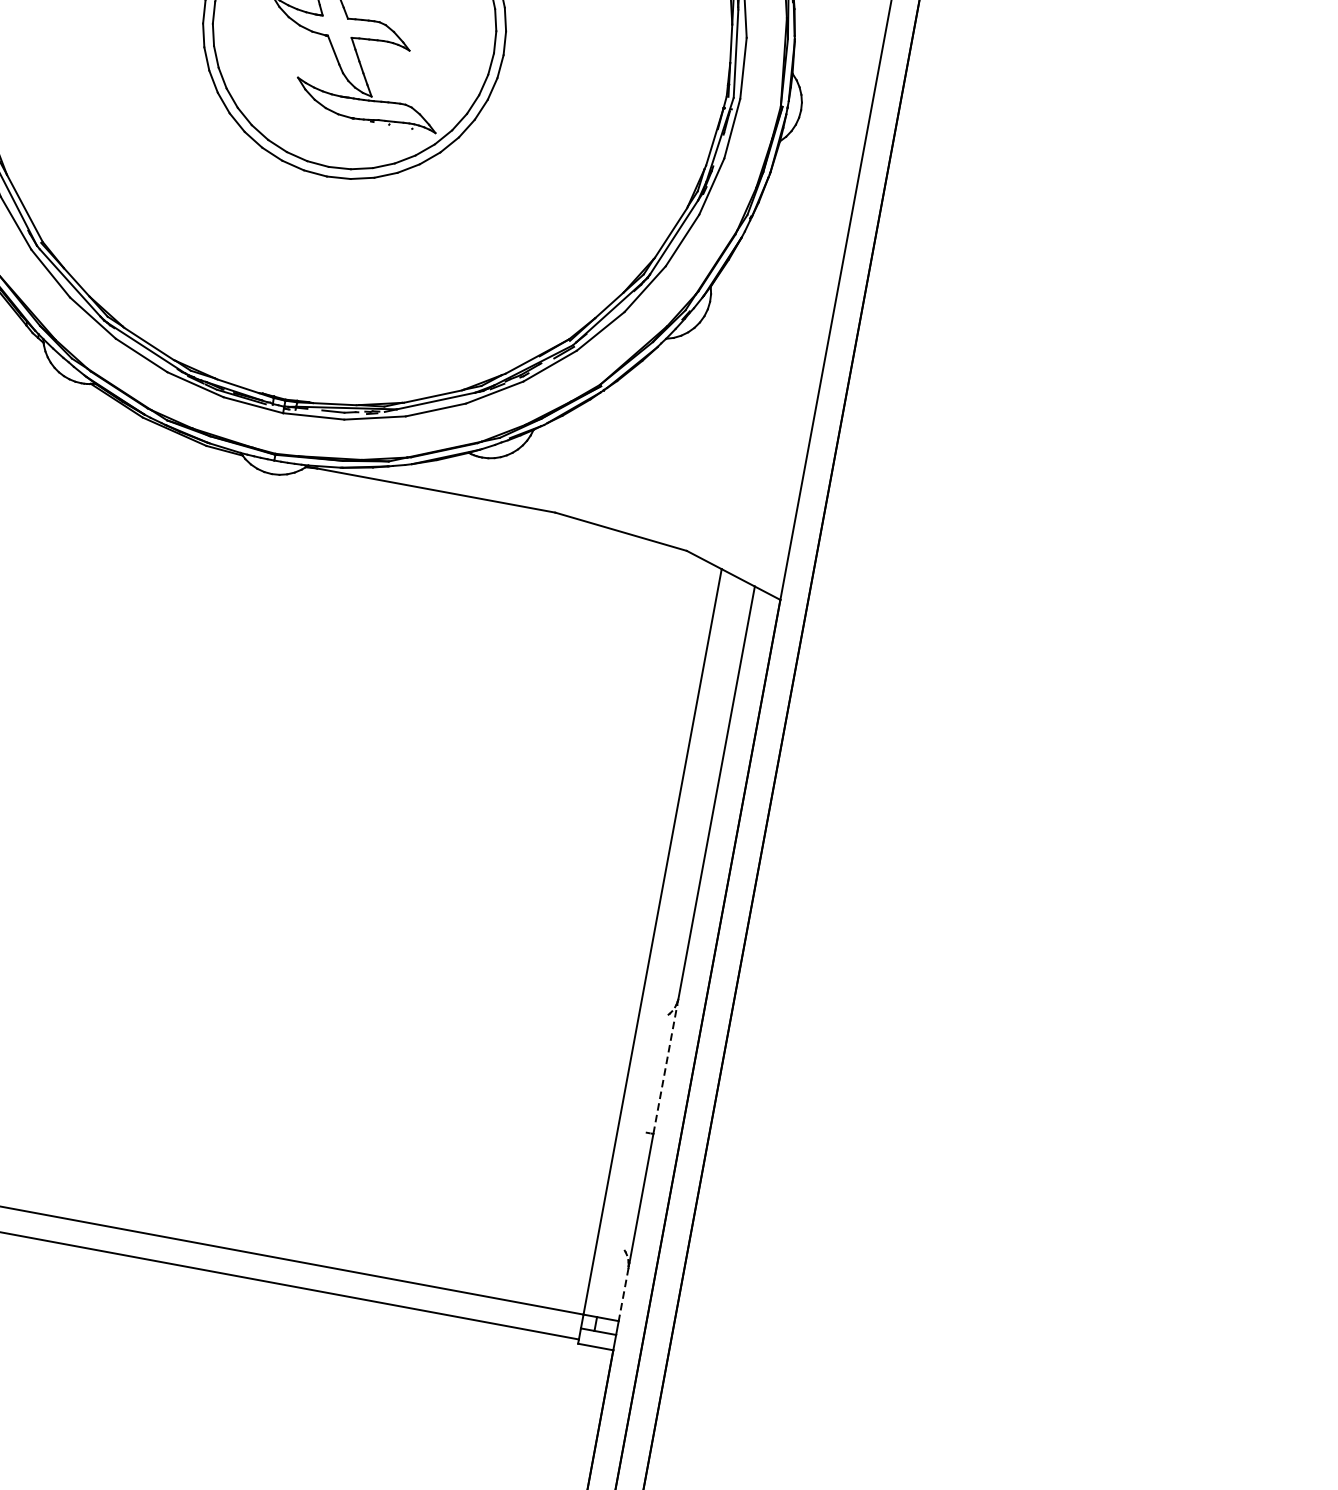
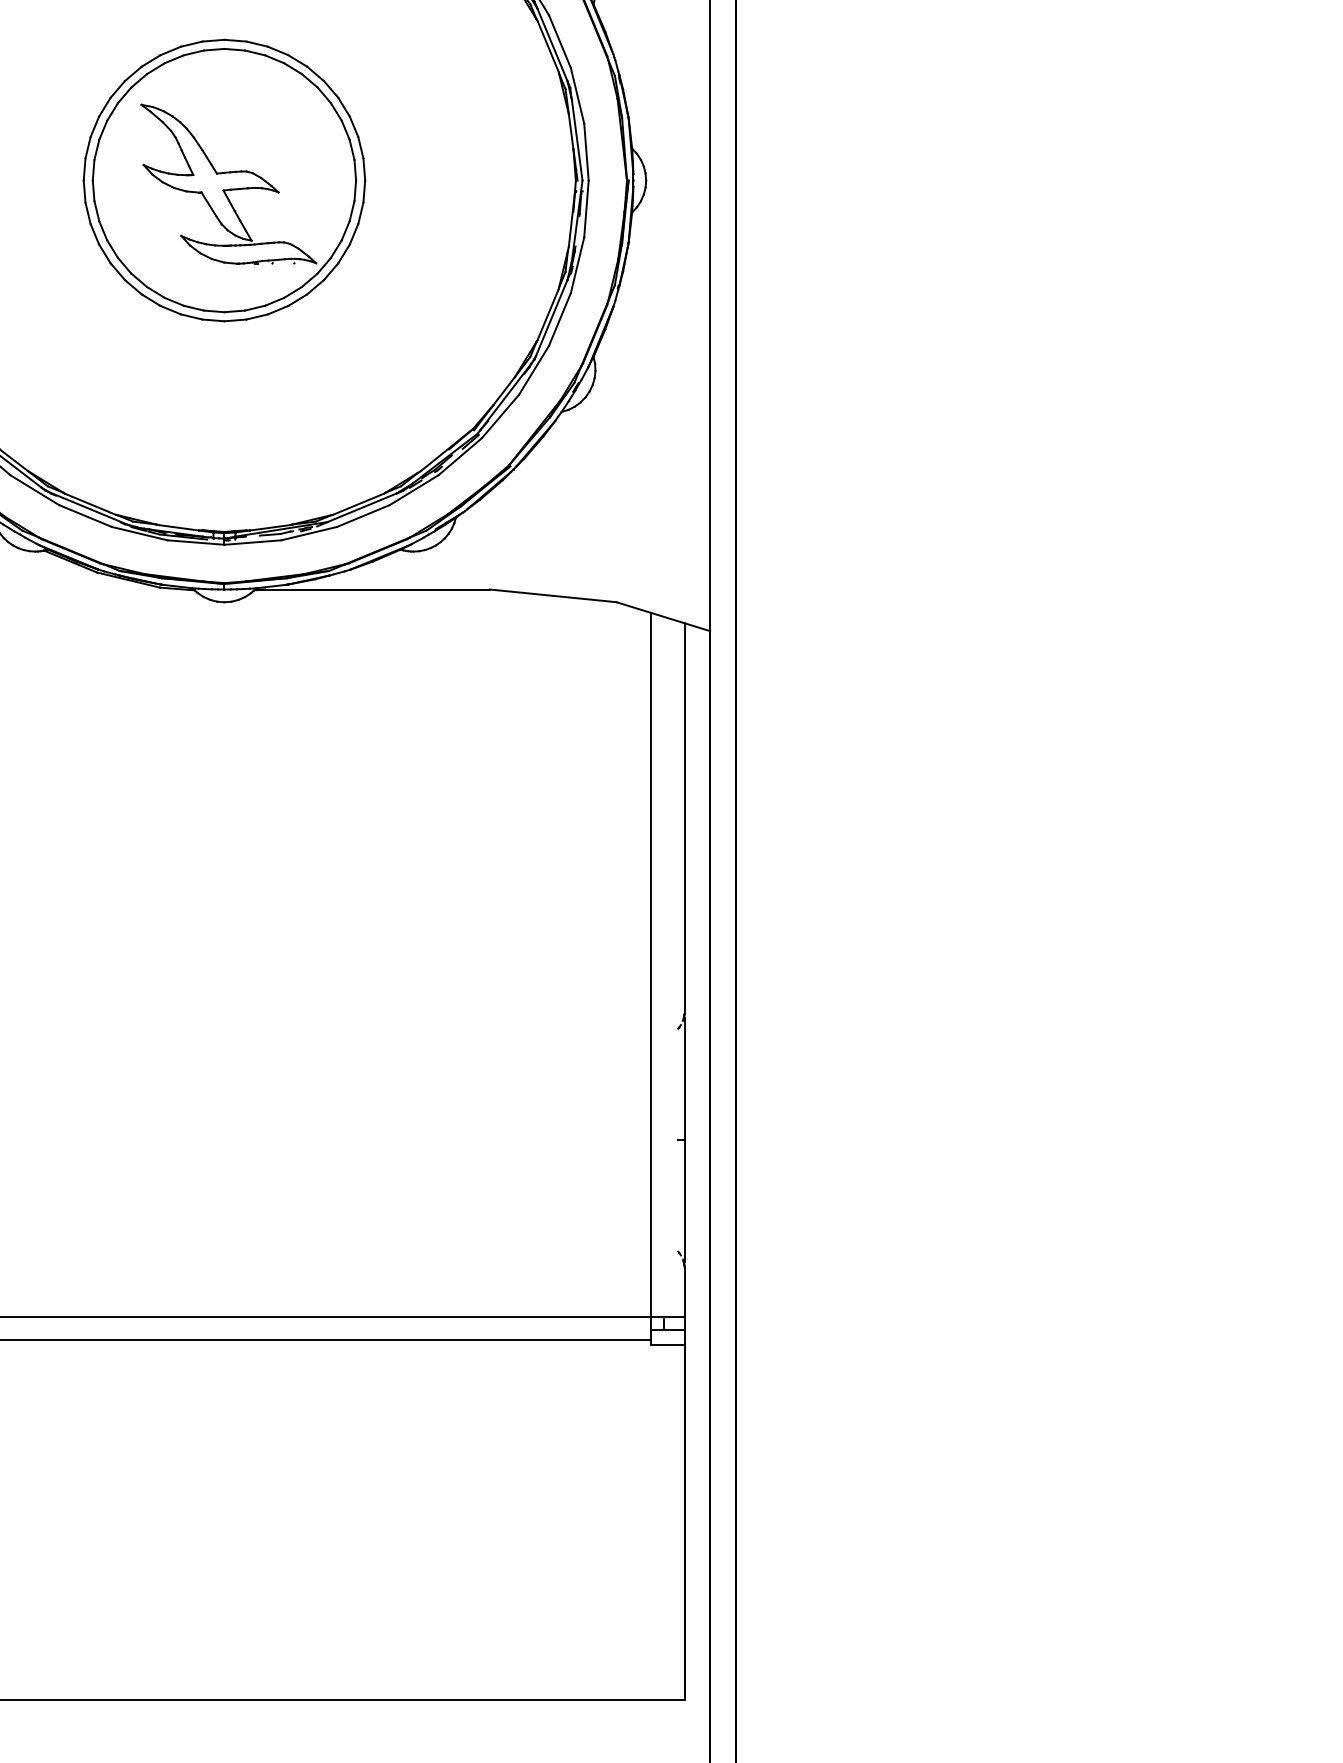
line: (665, 1069) -> (684, 1079), dashed -> solid
line: (623, 1295) -> (684, 1292), dashed -> solid

